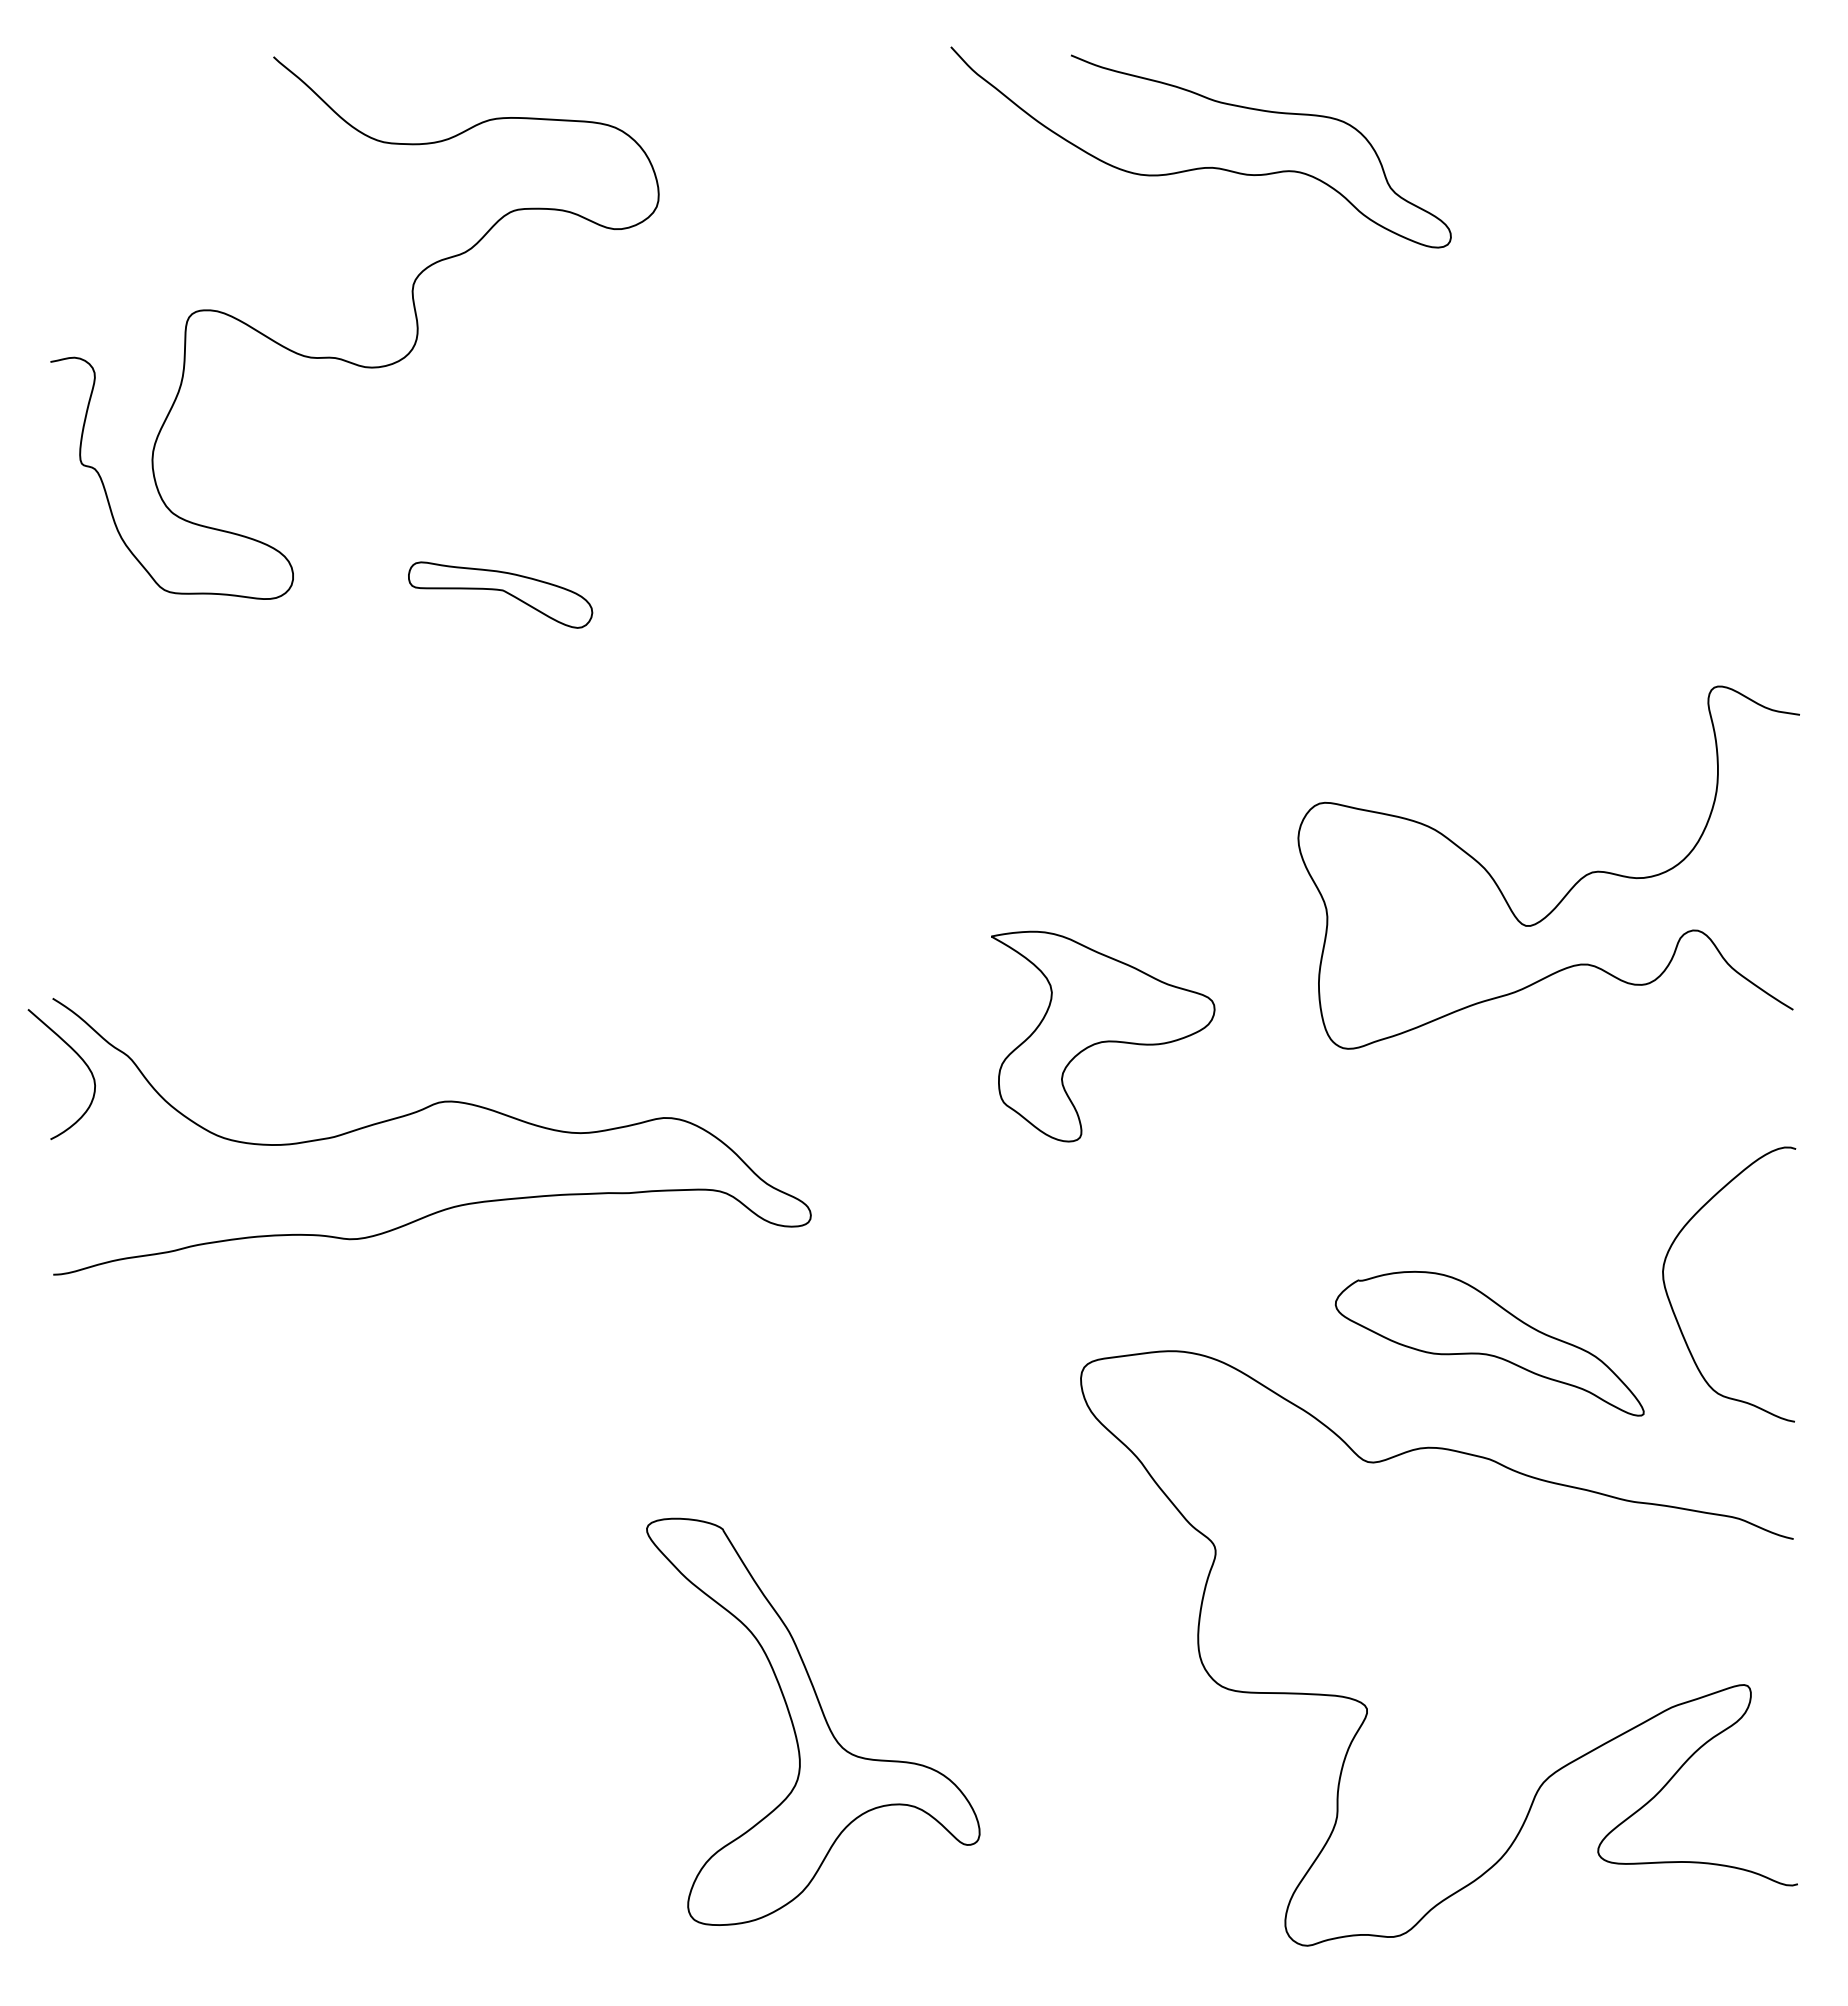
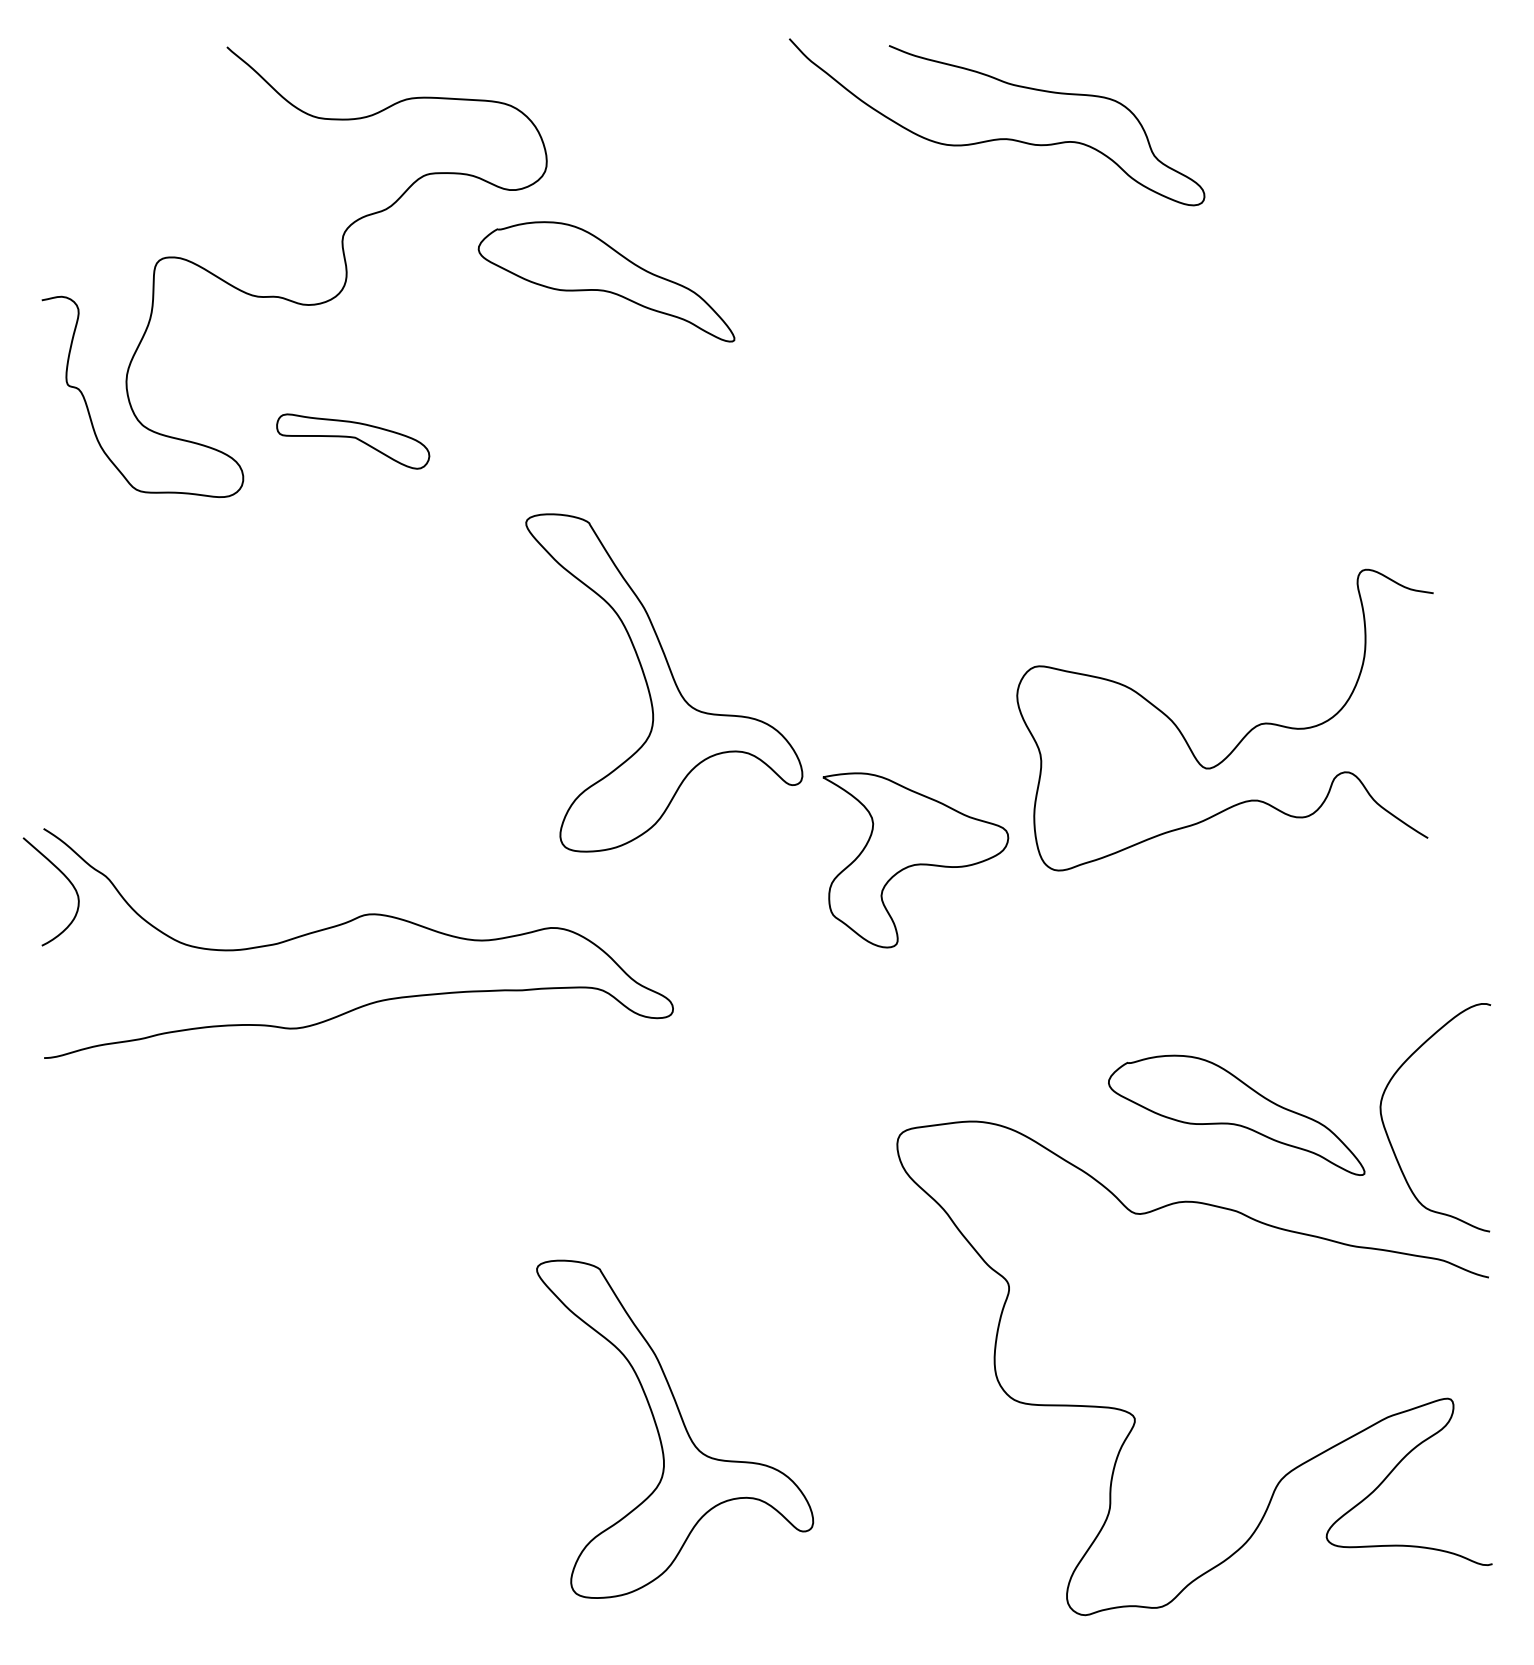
part: (730, 339) -> (606, 281), added
part: (500, 594) -> (353, 441), moved
part: (800, 822) -> (664, 682), added
curve: (1570, 888) -> (1243, 737), moved
curve: (1673, 1308) -> (1389, 1137), moved

